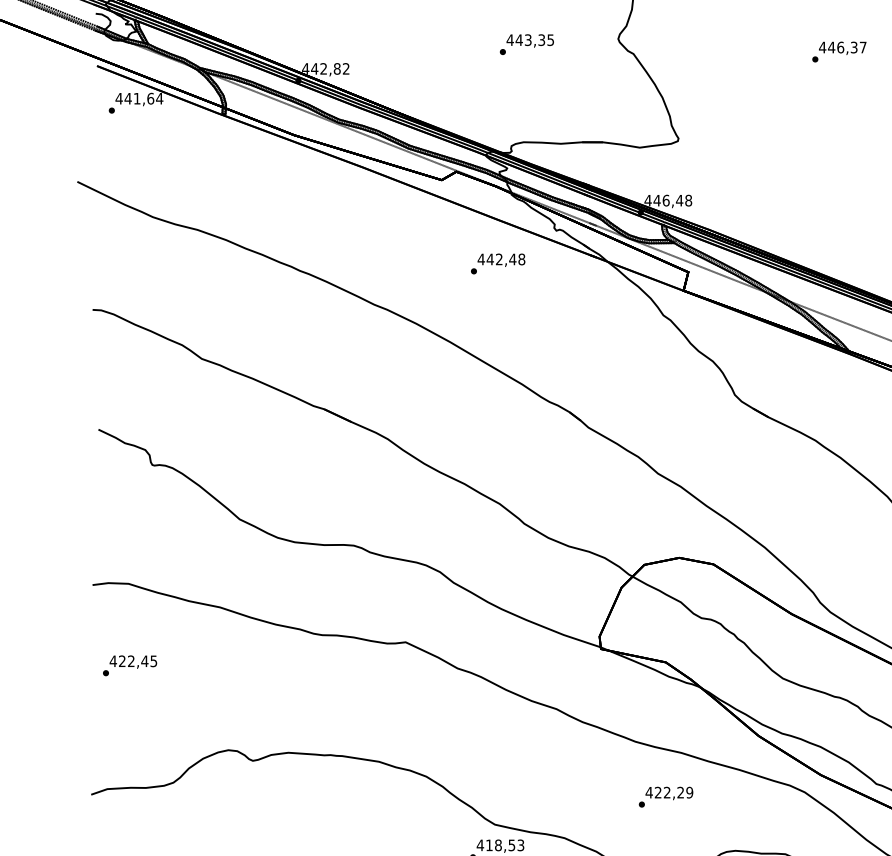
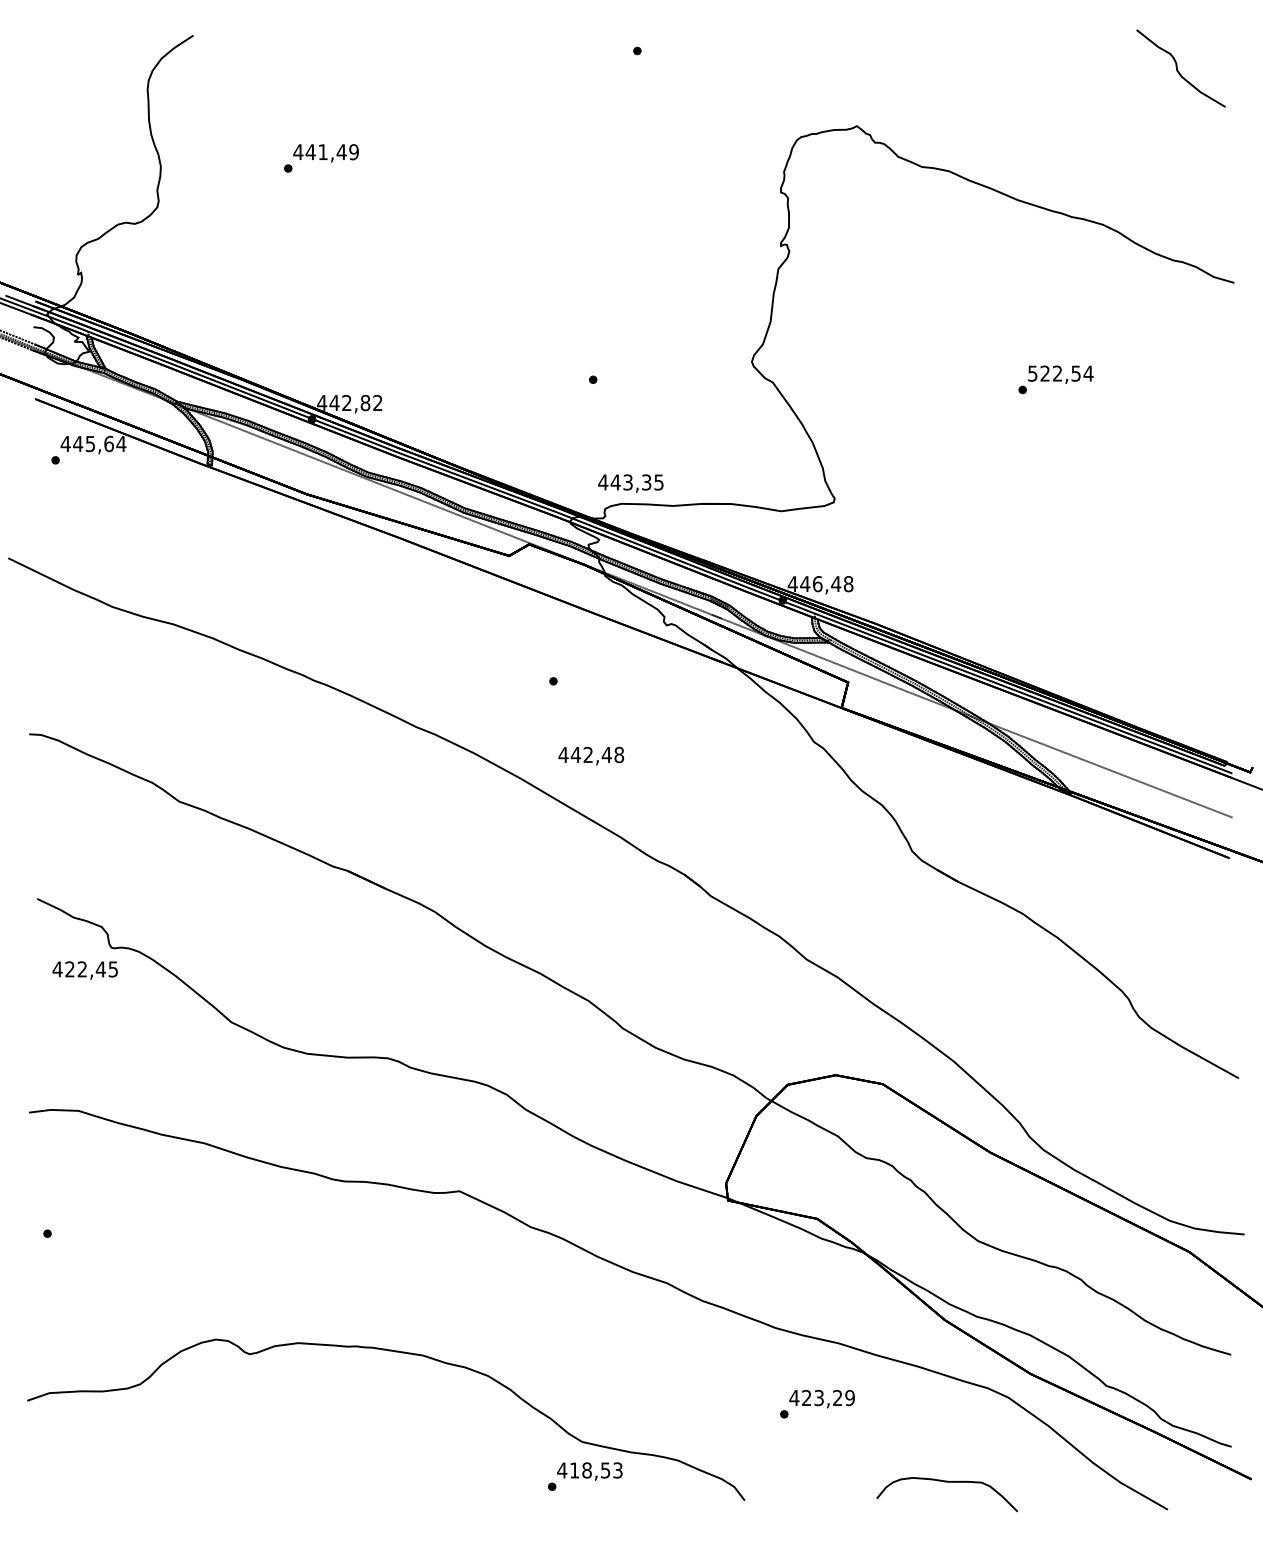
text: (530, 40) -> (630, 483), moved
text: (842, 47) -> (1060, 373), 446,37 -> 522,54
text: (136, 99) -> (89, 444), 441,64 -> 445,64
text: (501, 259) -> (591, 755), moved
text: (132, 662) -> (84, 970), moved
text: (666, 793) -> (818, 1398), 422,29 -> 423,29

